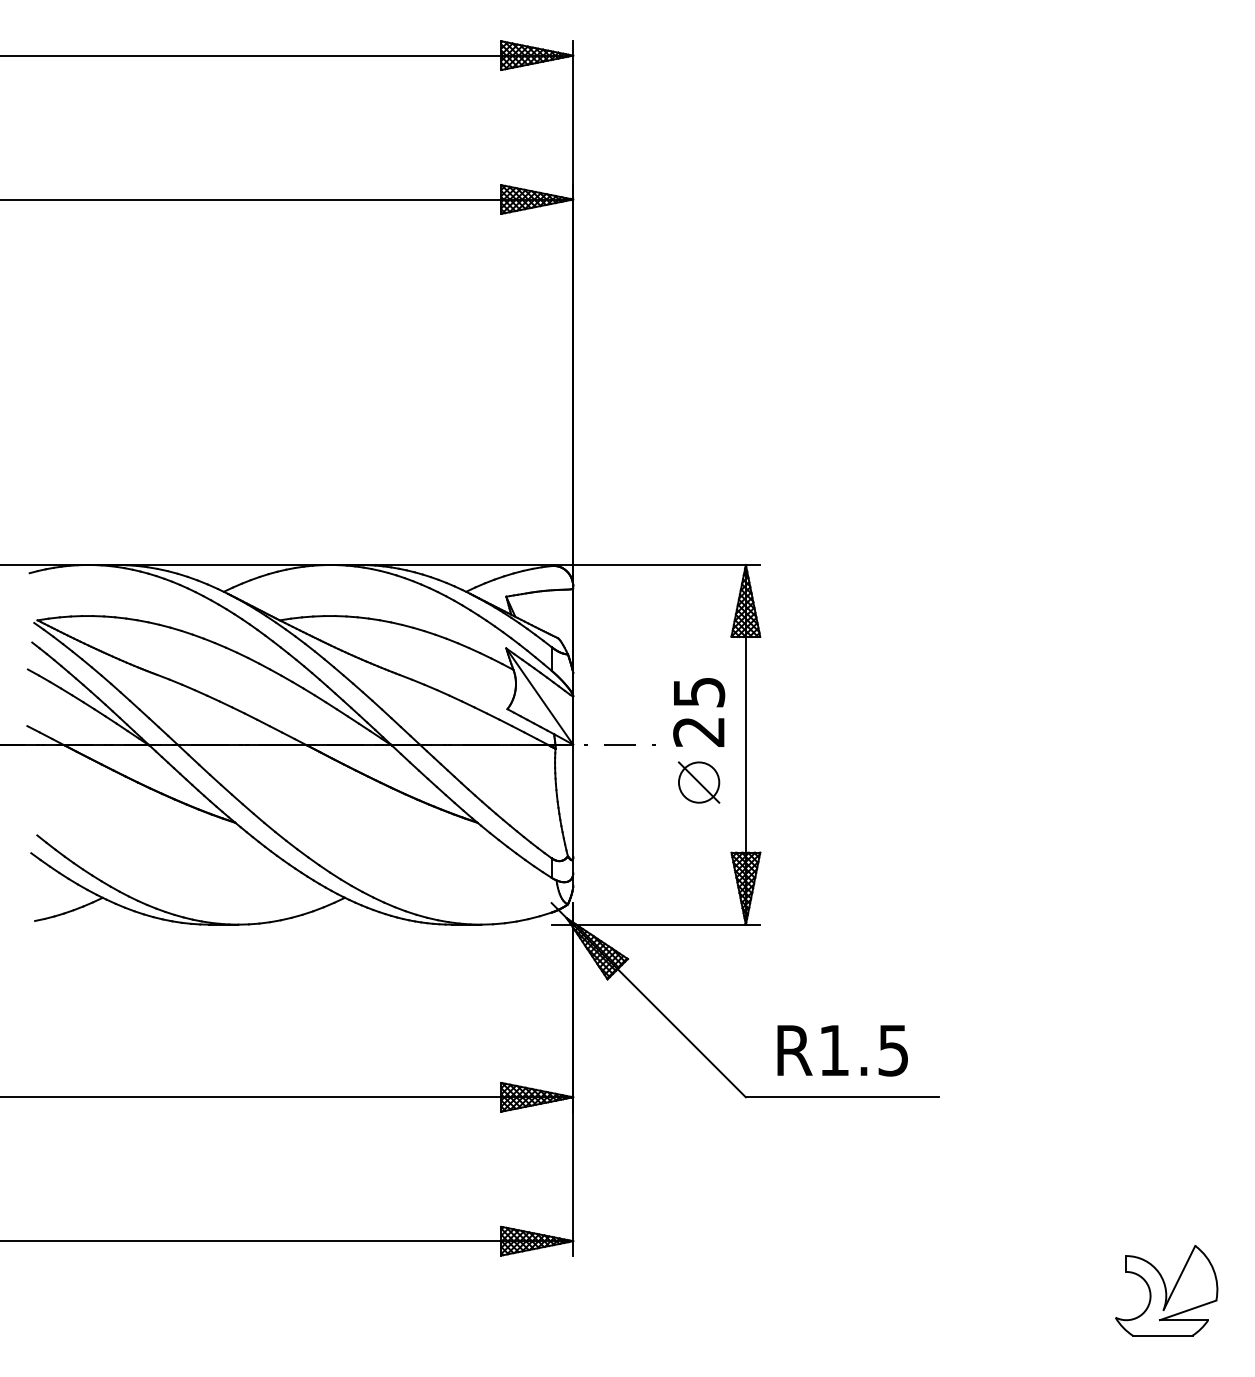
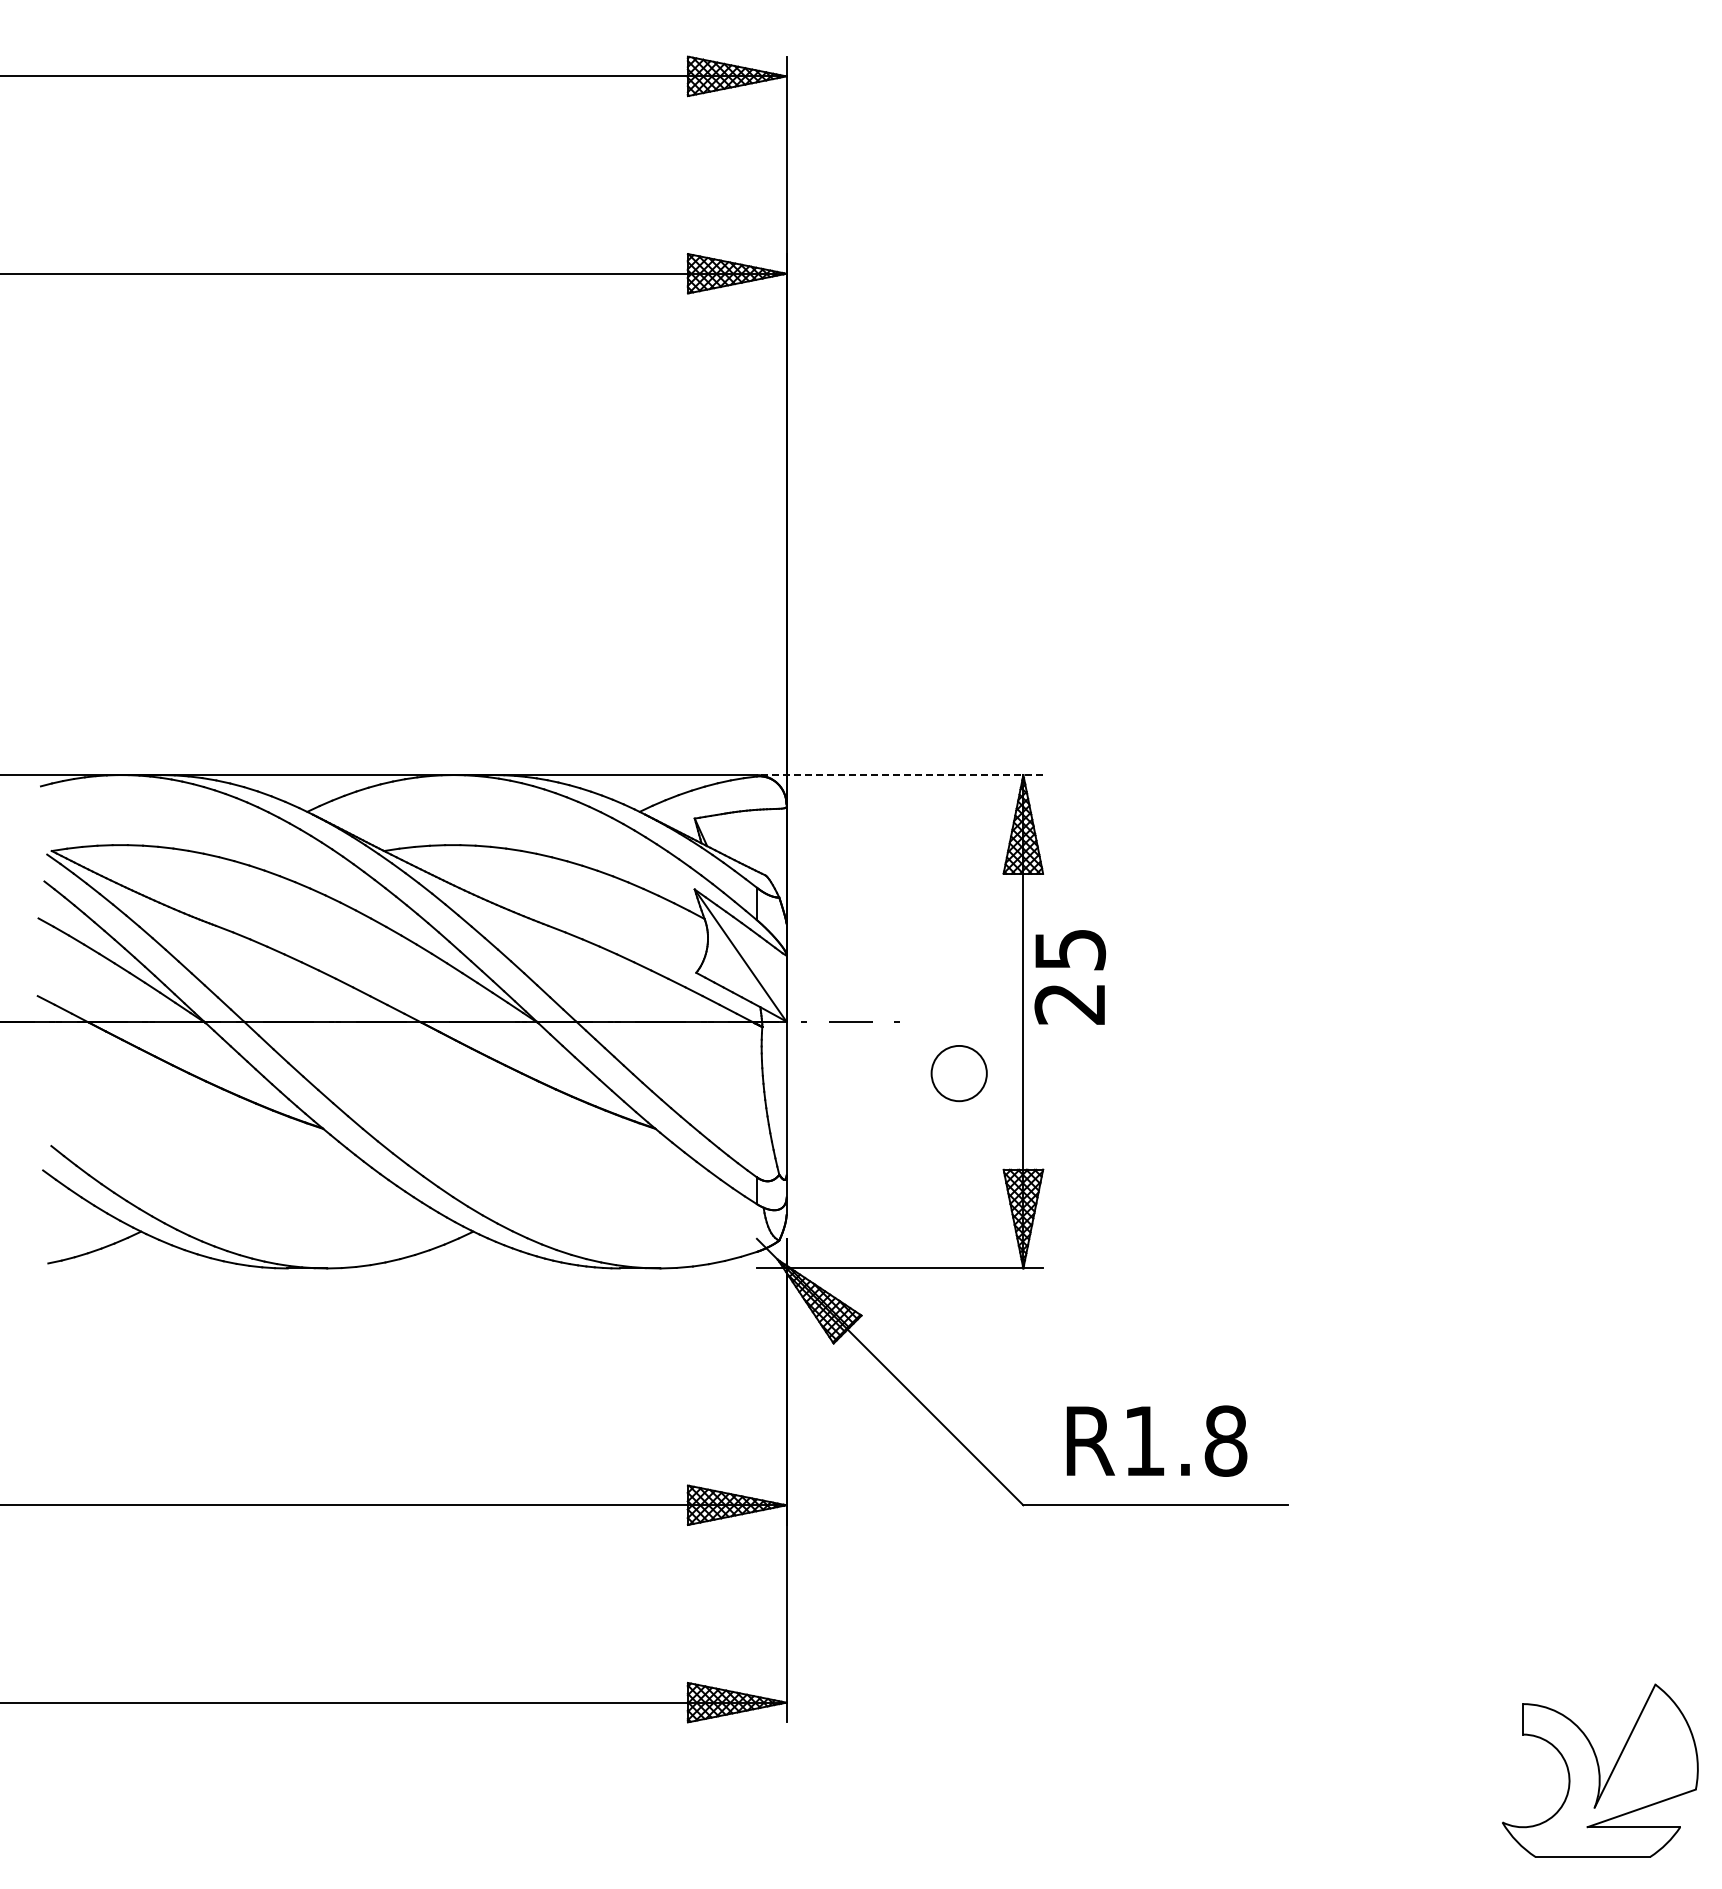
line: (655, 565) -> (899, 775), solid -> dashed
text: (698, 712) -> (1069, 977), moved
line: (698, 782) -> (958, 1073), removed
text: (893, 1050) -> (1225, 1440), R1.5 -> R1.8
part: (1166, 1290) -> (1600, 1770), size x1.4

